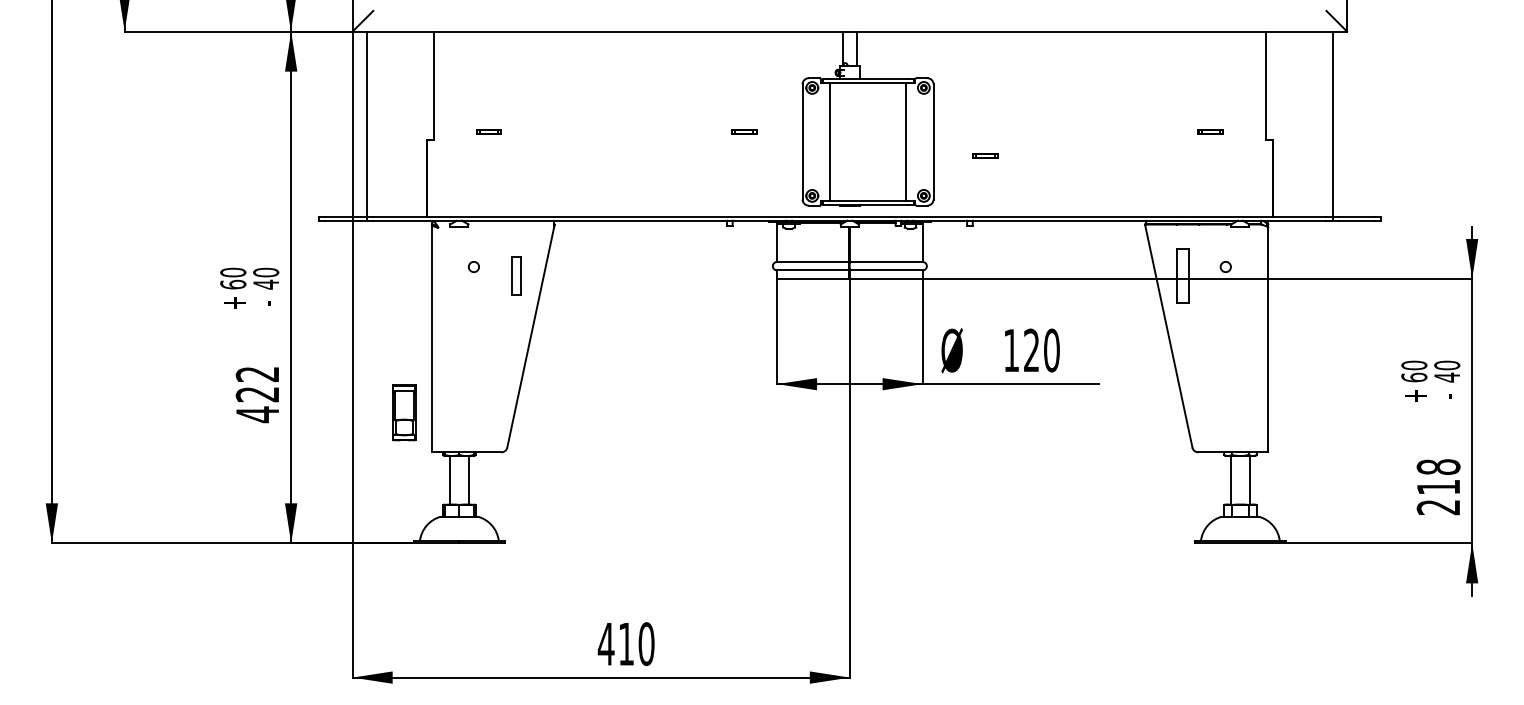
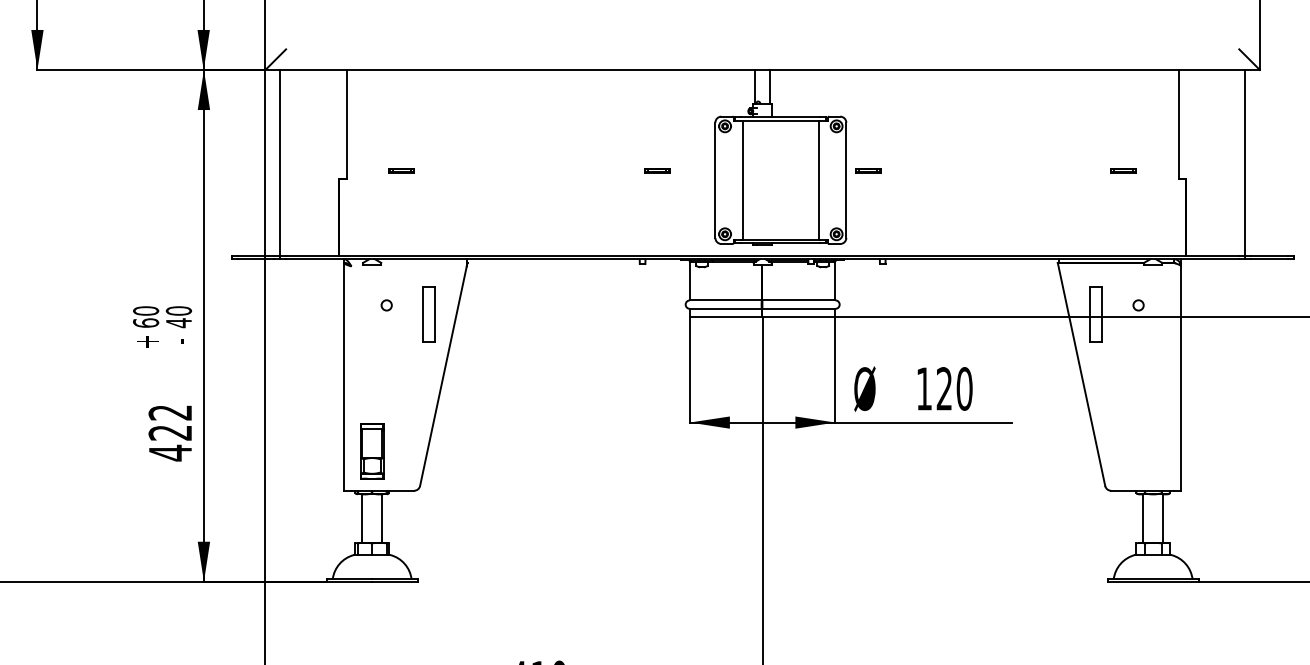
part: (985, 155) -> (868, 169), moved
part: (515, 275) -> (428, 313), size x1.43
part: (404, 412) -> (372, 450), moved

